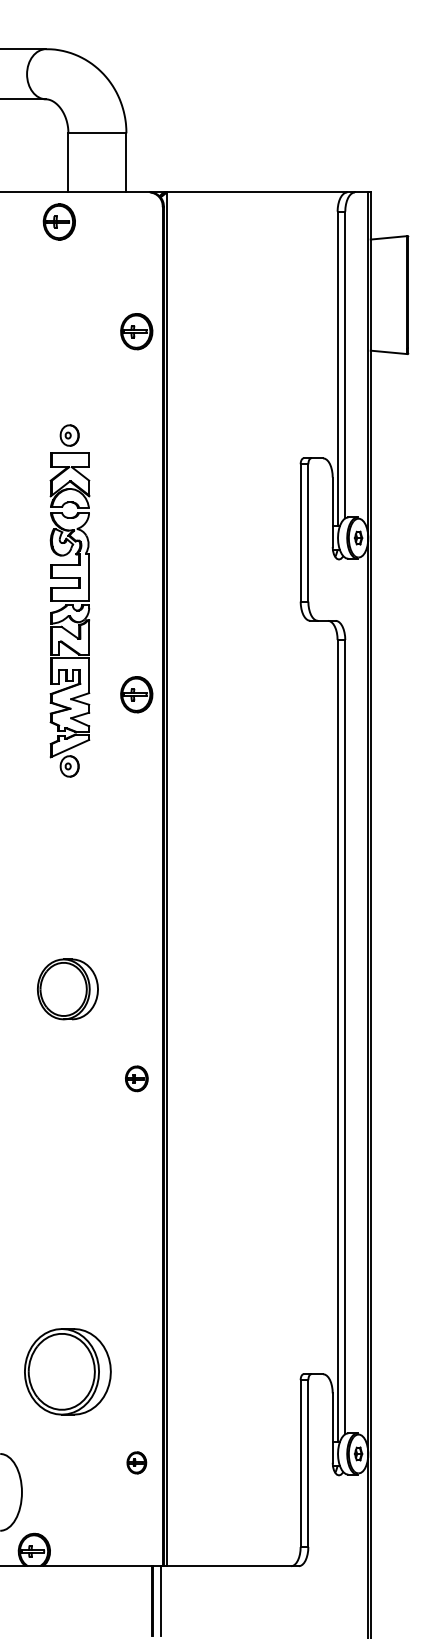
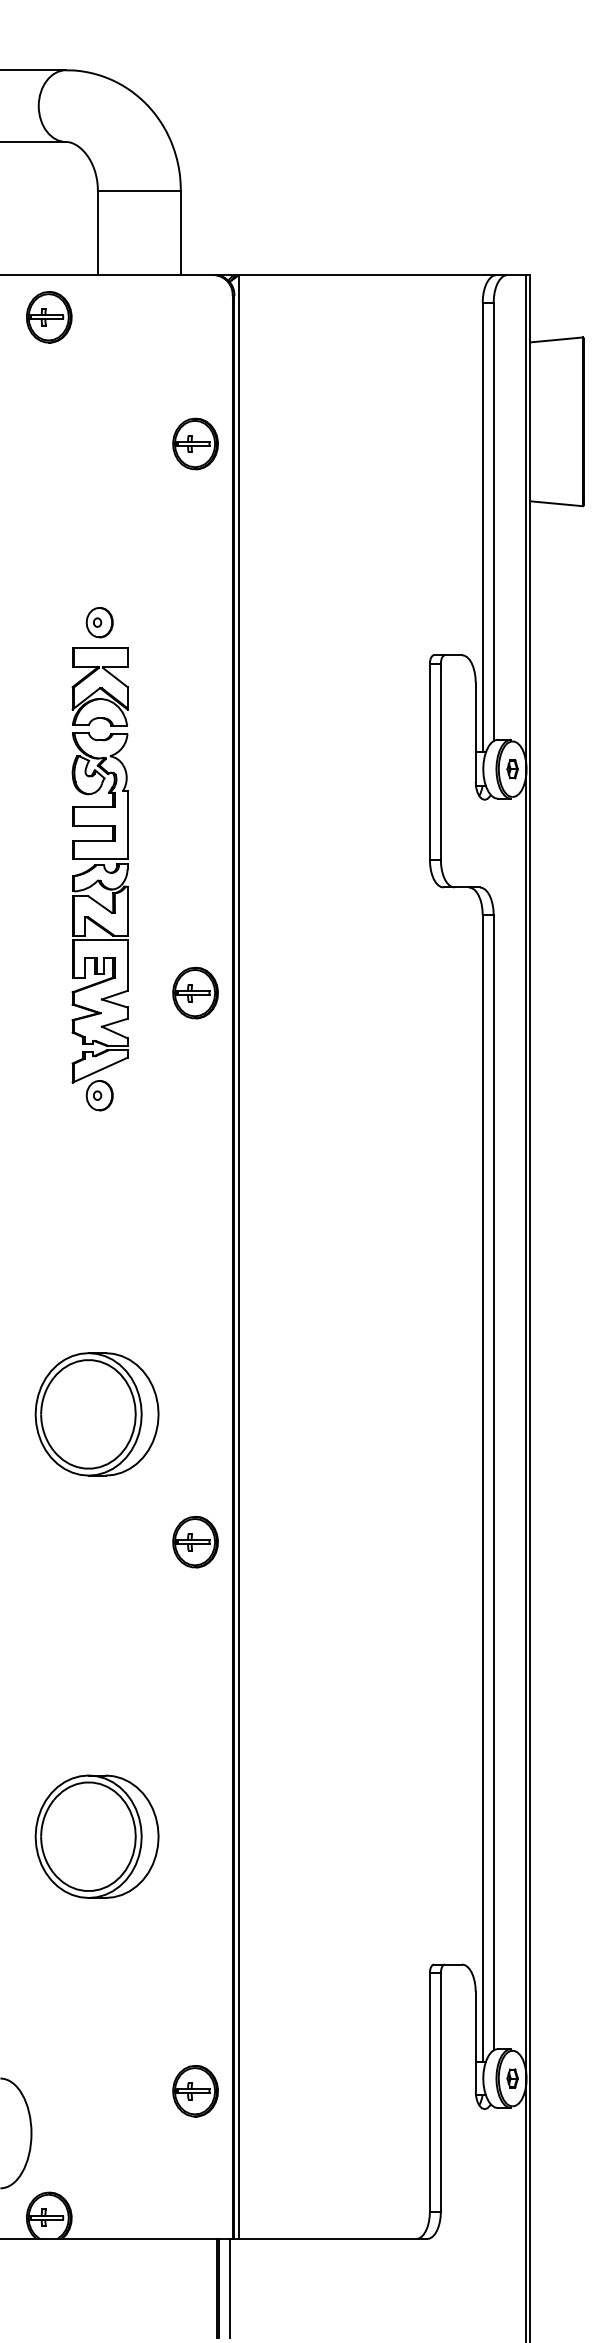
part: (58, 221) -> (47, 316), moved
part: (136, 331) -> (195, 443), moved
part: (67, 989) -> (96, 1414), size x1.43
part: (136, 1078) -> (195, 1541), size x1.43
part: (67, 1371) -> (96, 1836), moved
part: (136, 1462) -> (195, 2090), size x1.67

